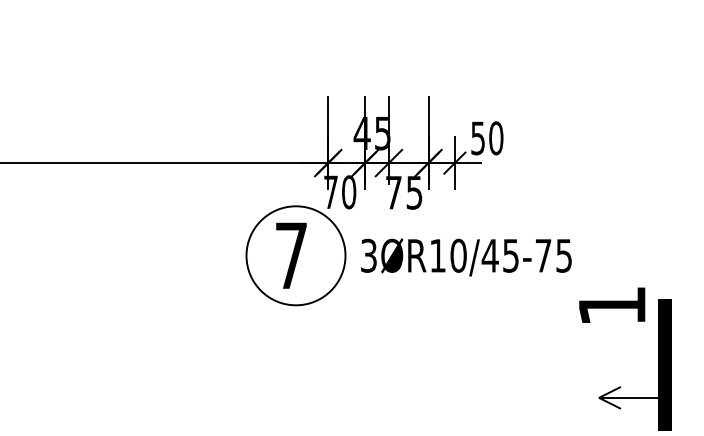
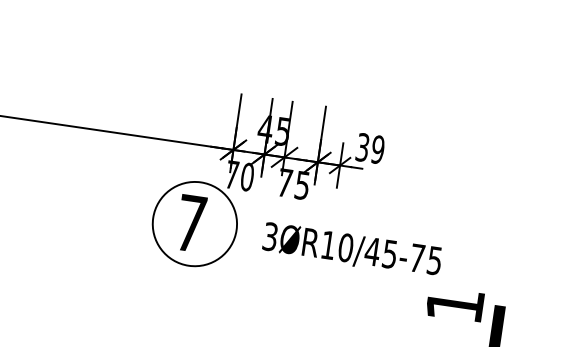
text: (487, 138) -> (370, 148), 50 -> 39
text: (466, 257) -> (352, 250), moved

